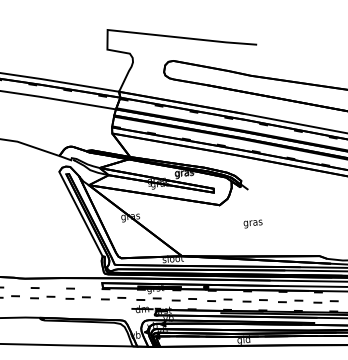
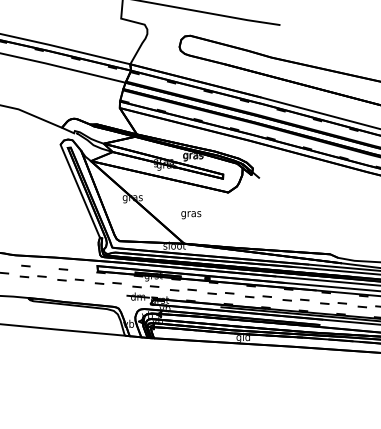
text: (253, 224) -> (191, 215), moved

